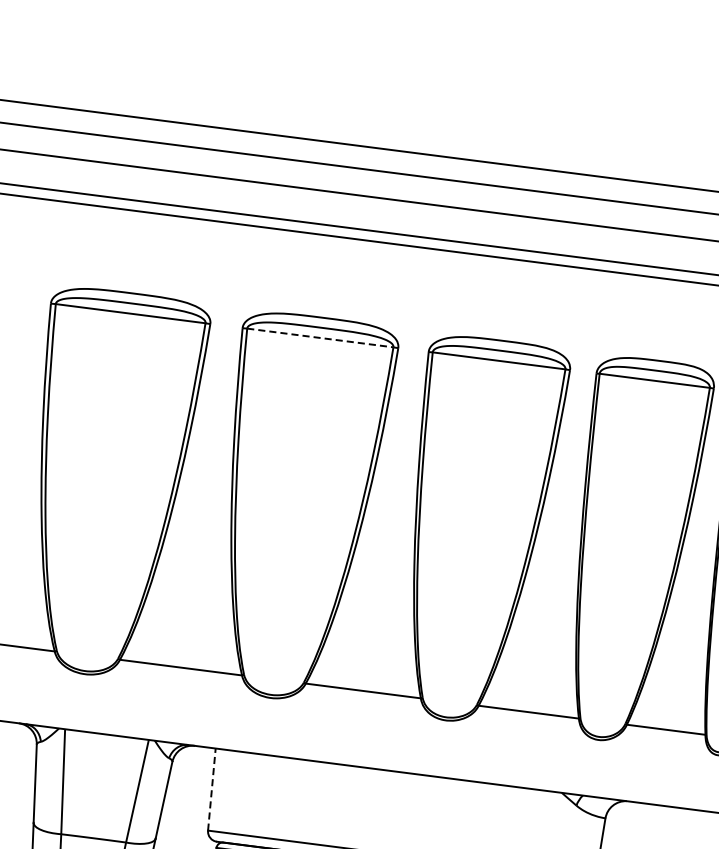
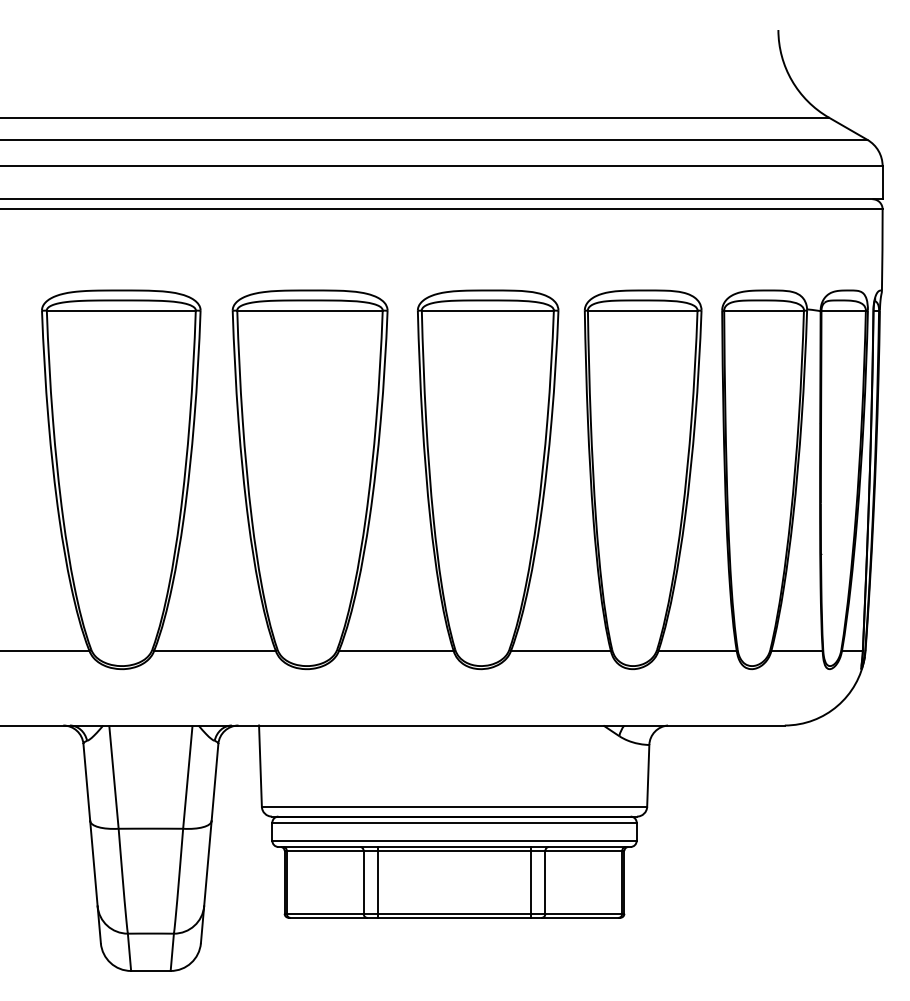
line: (320, 337) -> (310, 310), dashed -> solid
line: (211, 789) -> (260, 766), dashed -> solid

